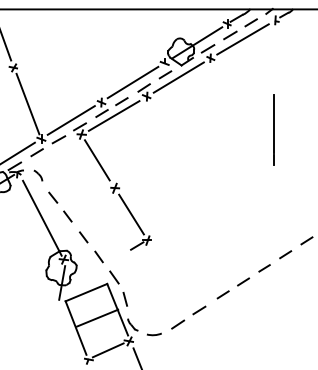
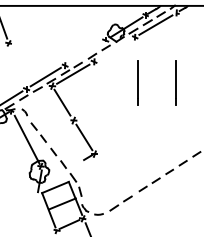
line: (178, 77) -> (114, 49), removed
line: (133, 82) -> (85, 52), removed
line: (27, 103) -> (17, 66), removed
line: (214, 128) -> (137, 82), added

